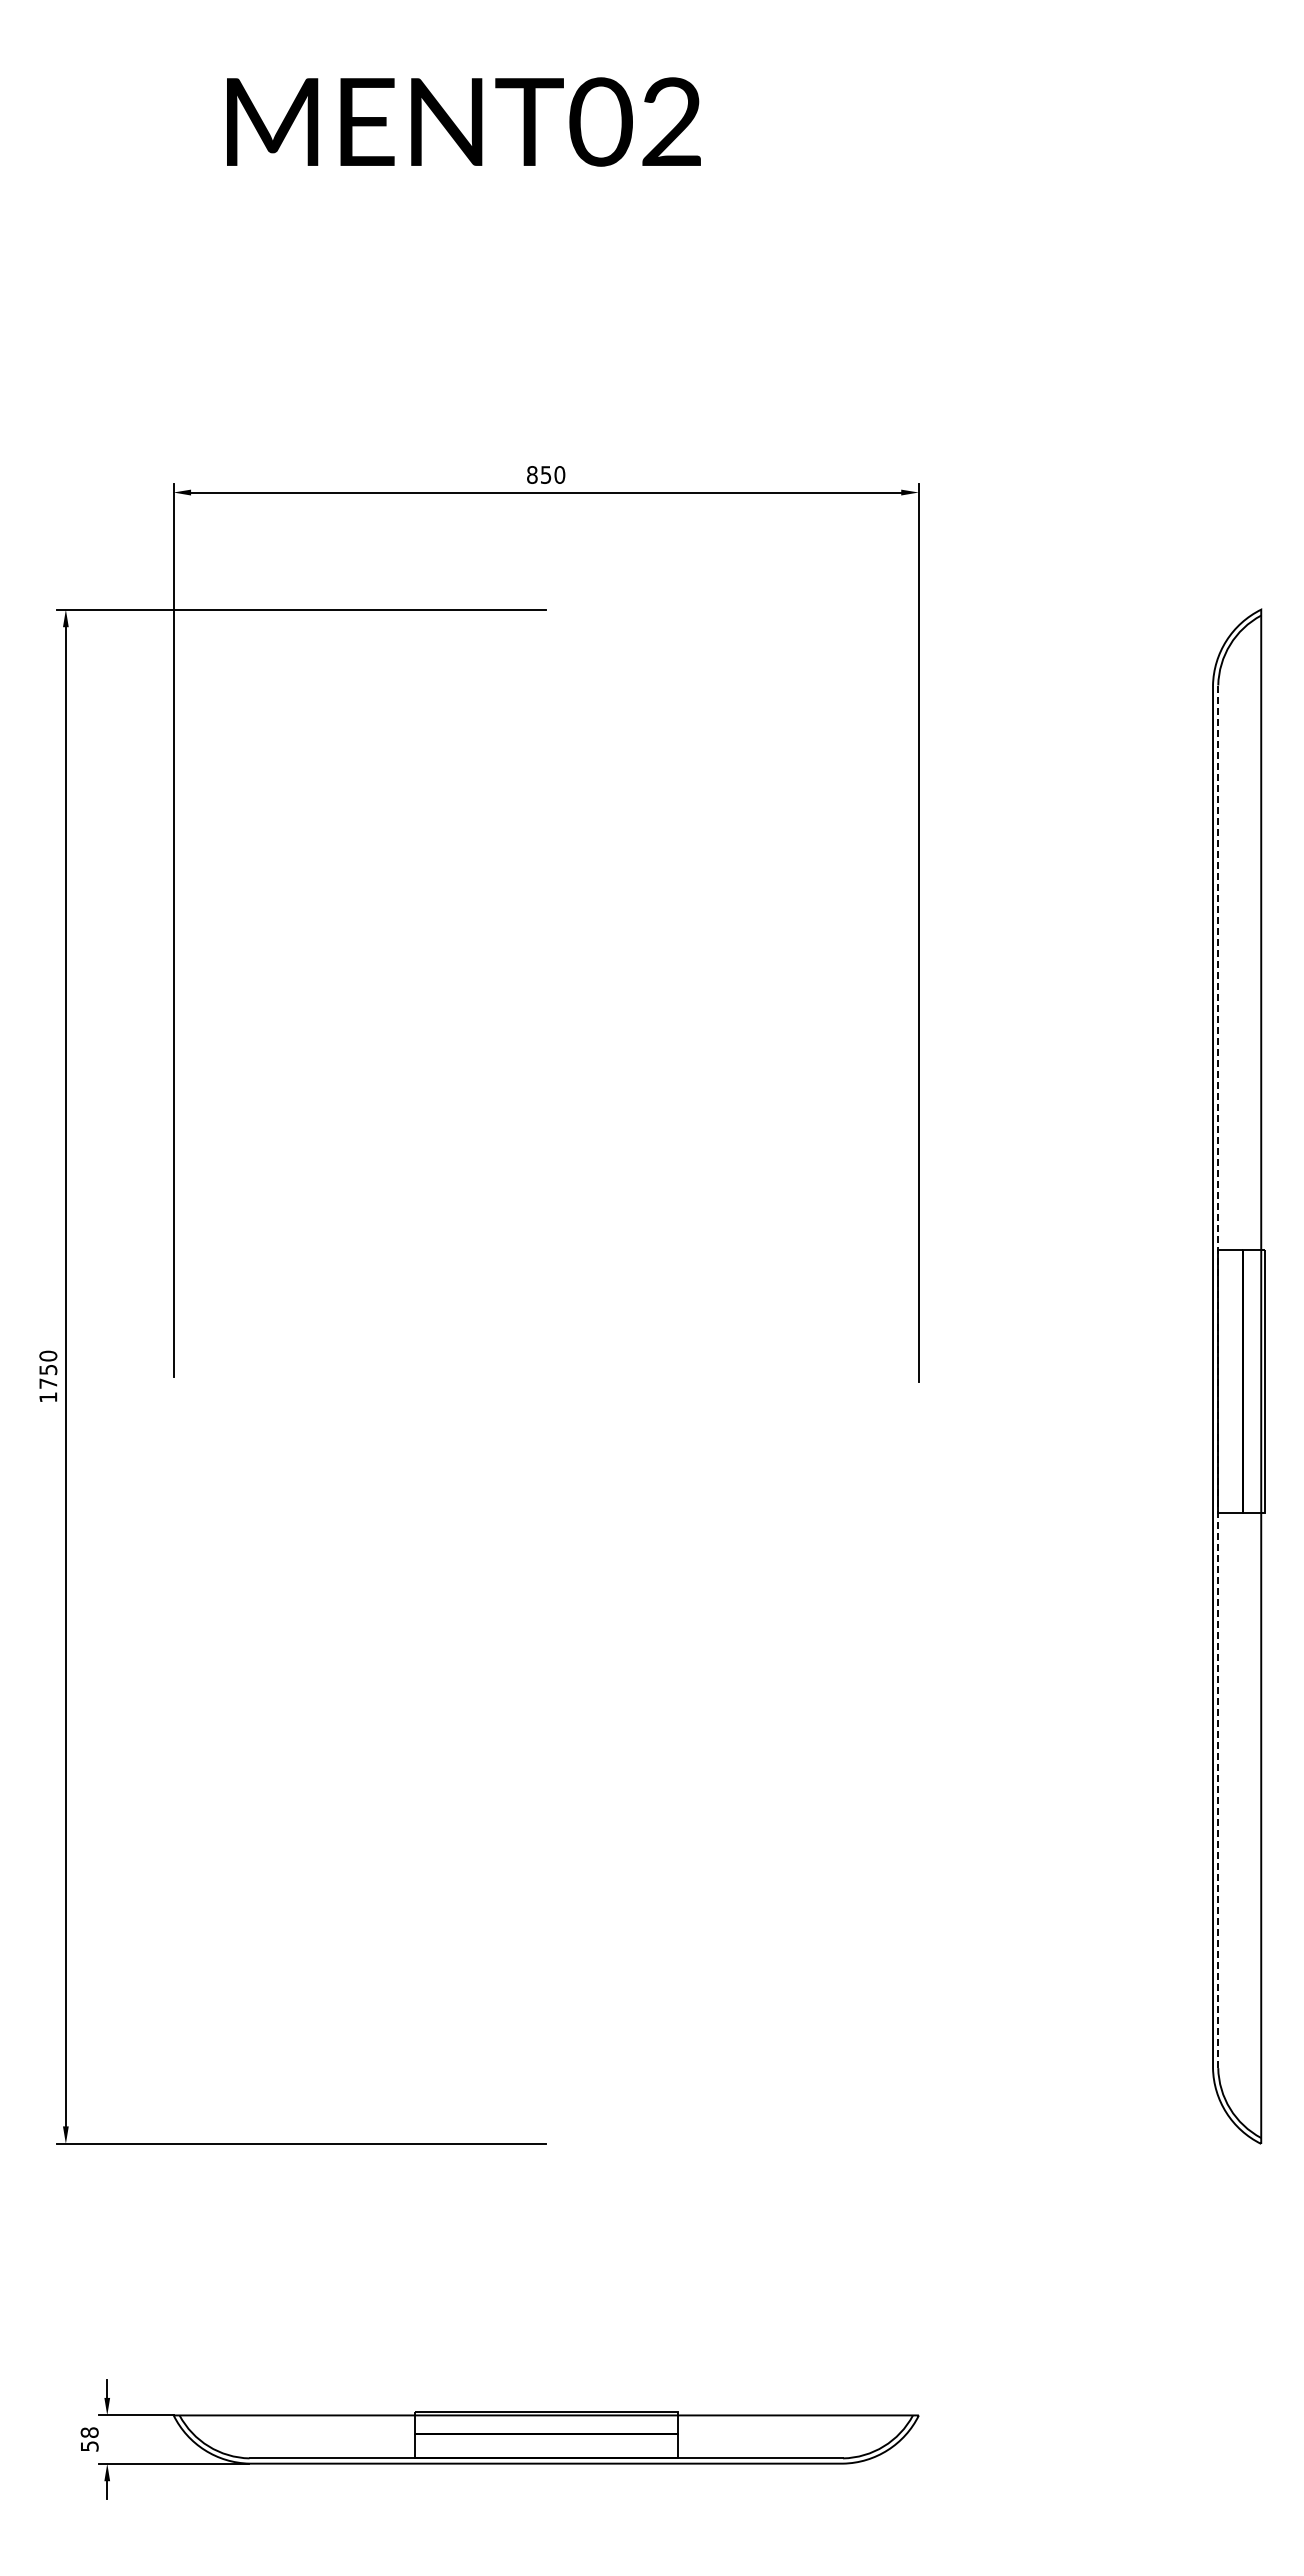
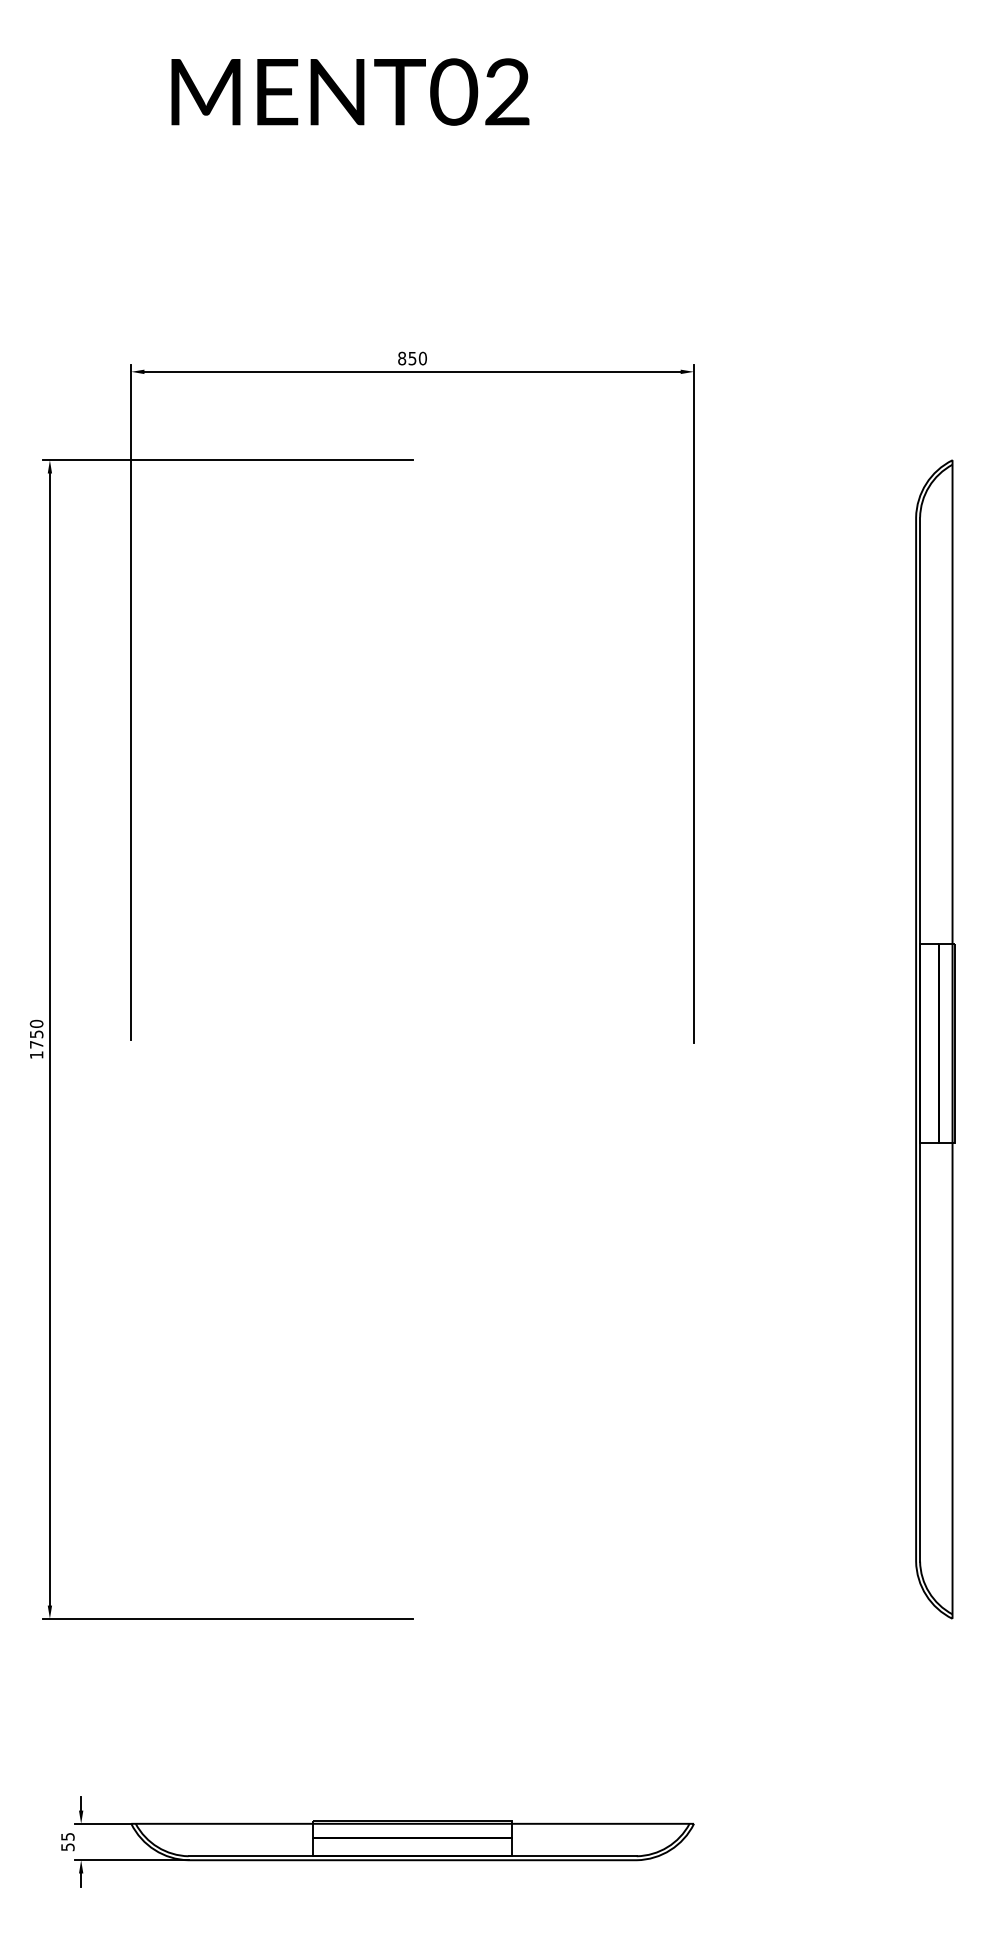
line: (1218, 1377) -> (920, 1040), dashed -> solid
text: (89, 2432) -> (67, 1836), 58 -> 55

